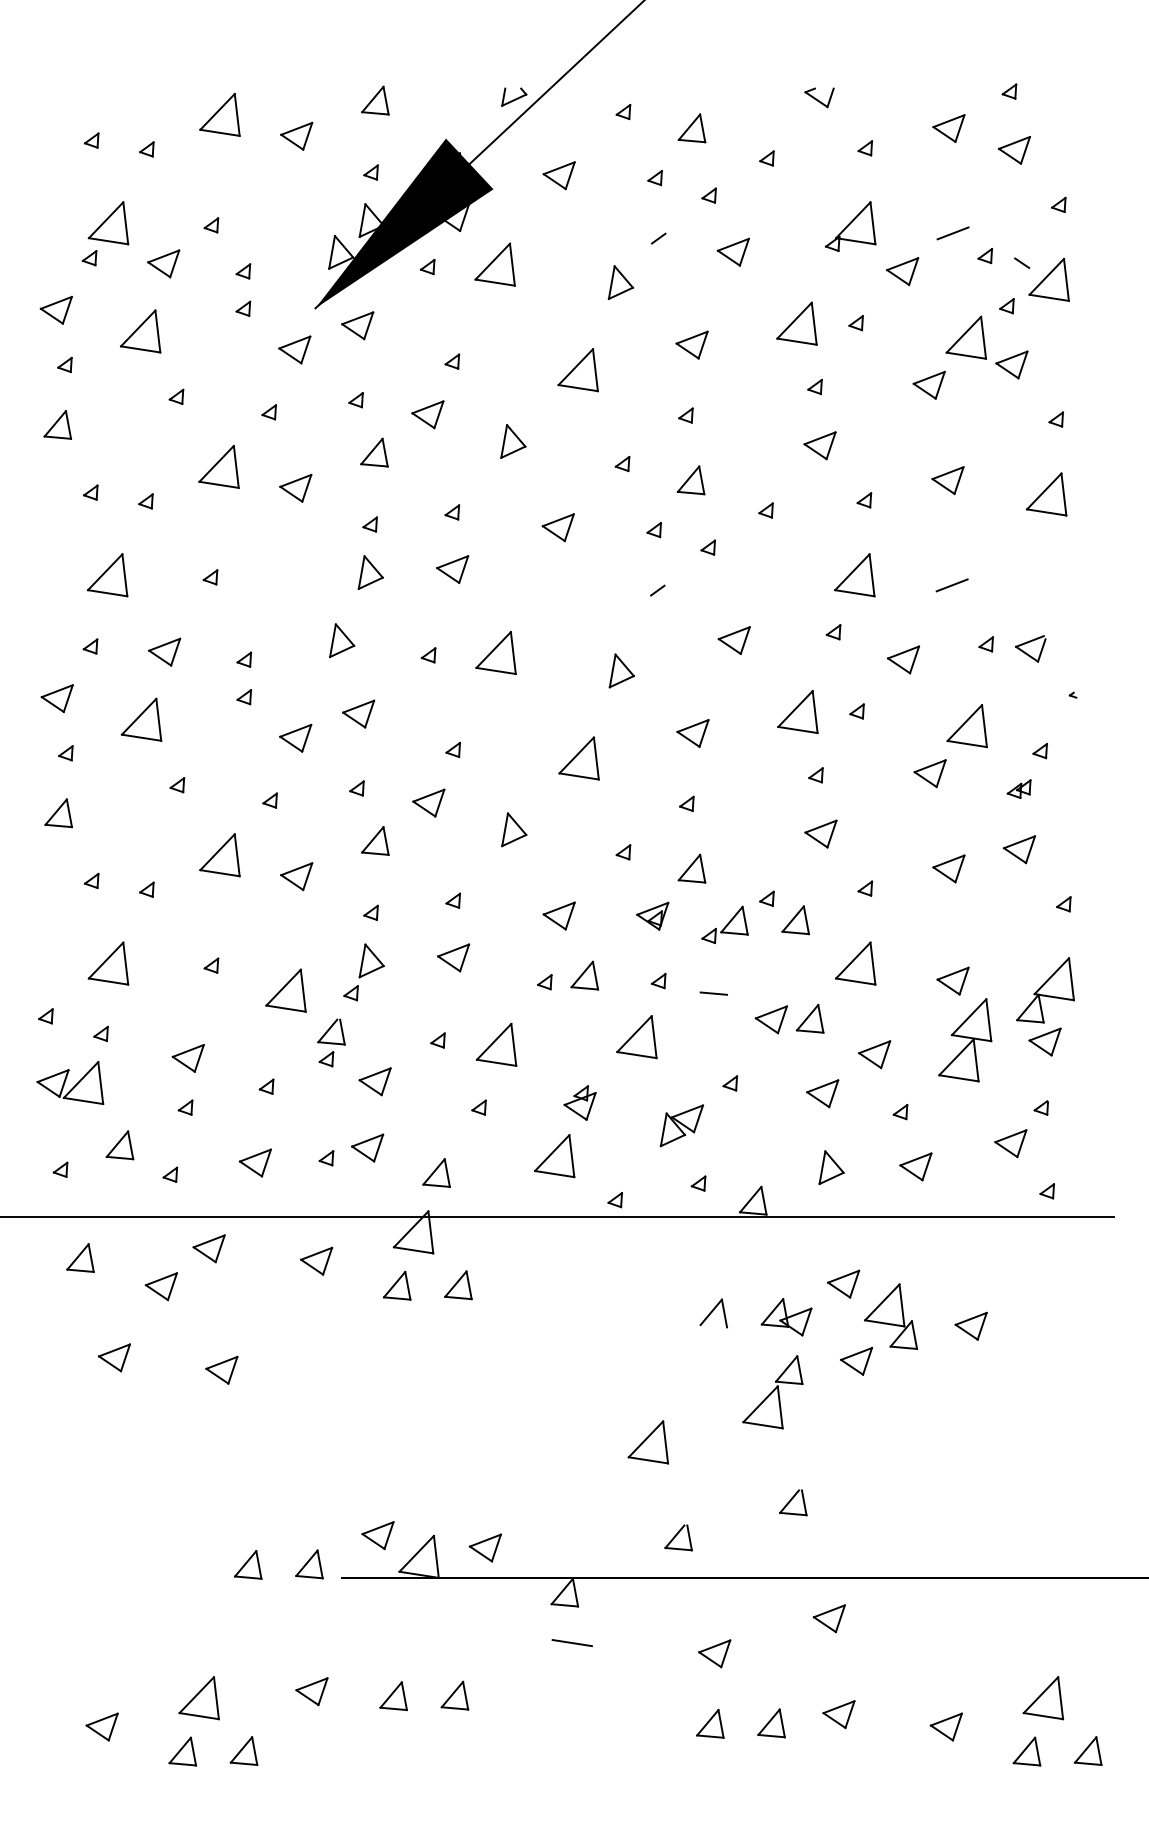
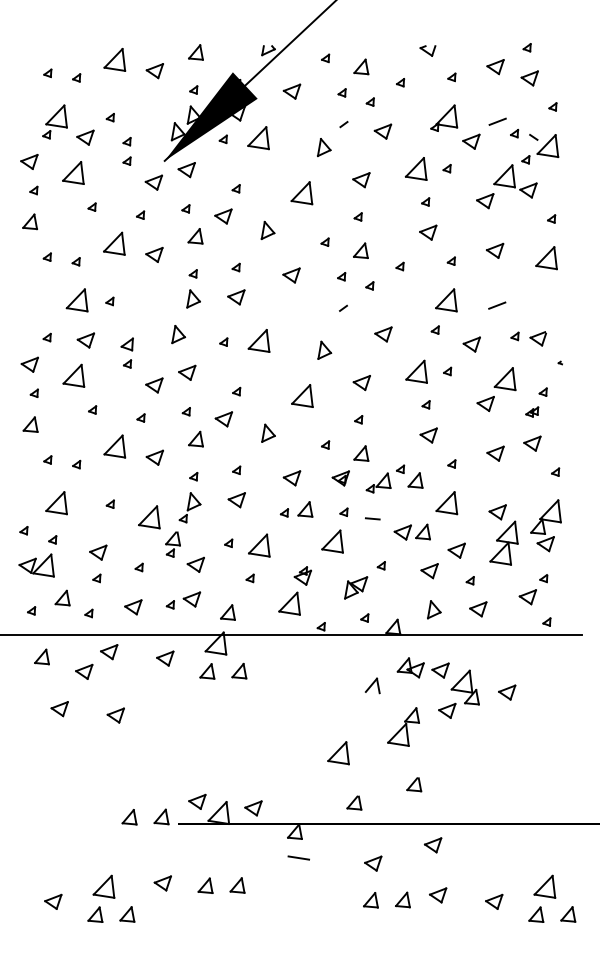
part: (106, 575) -> (76, 300), moved
part: (244, 659) -> (127, 344), size x1.6
part: (786, 1316) -> (410, 667), moved

